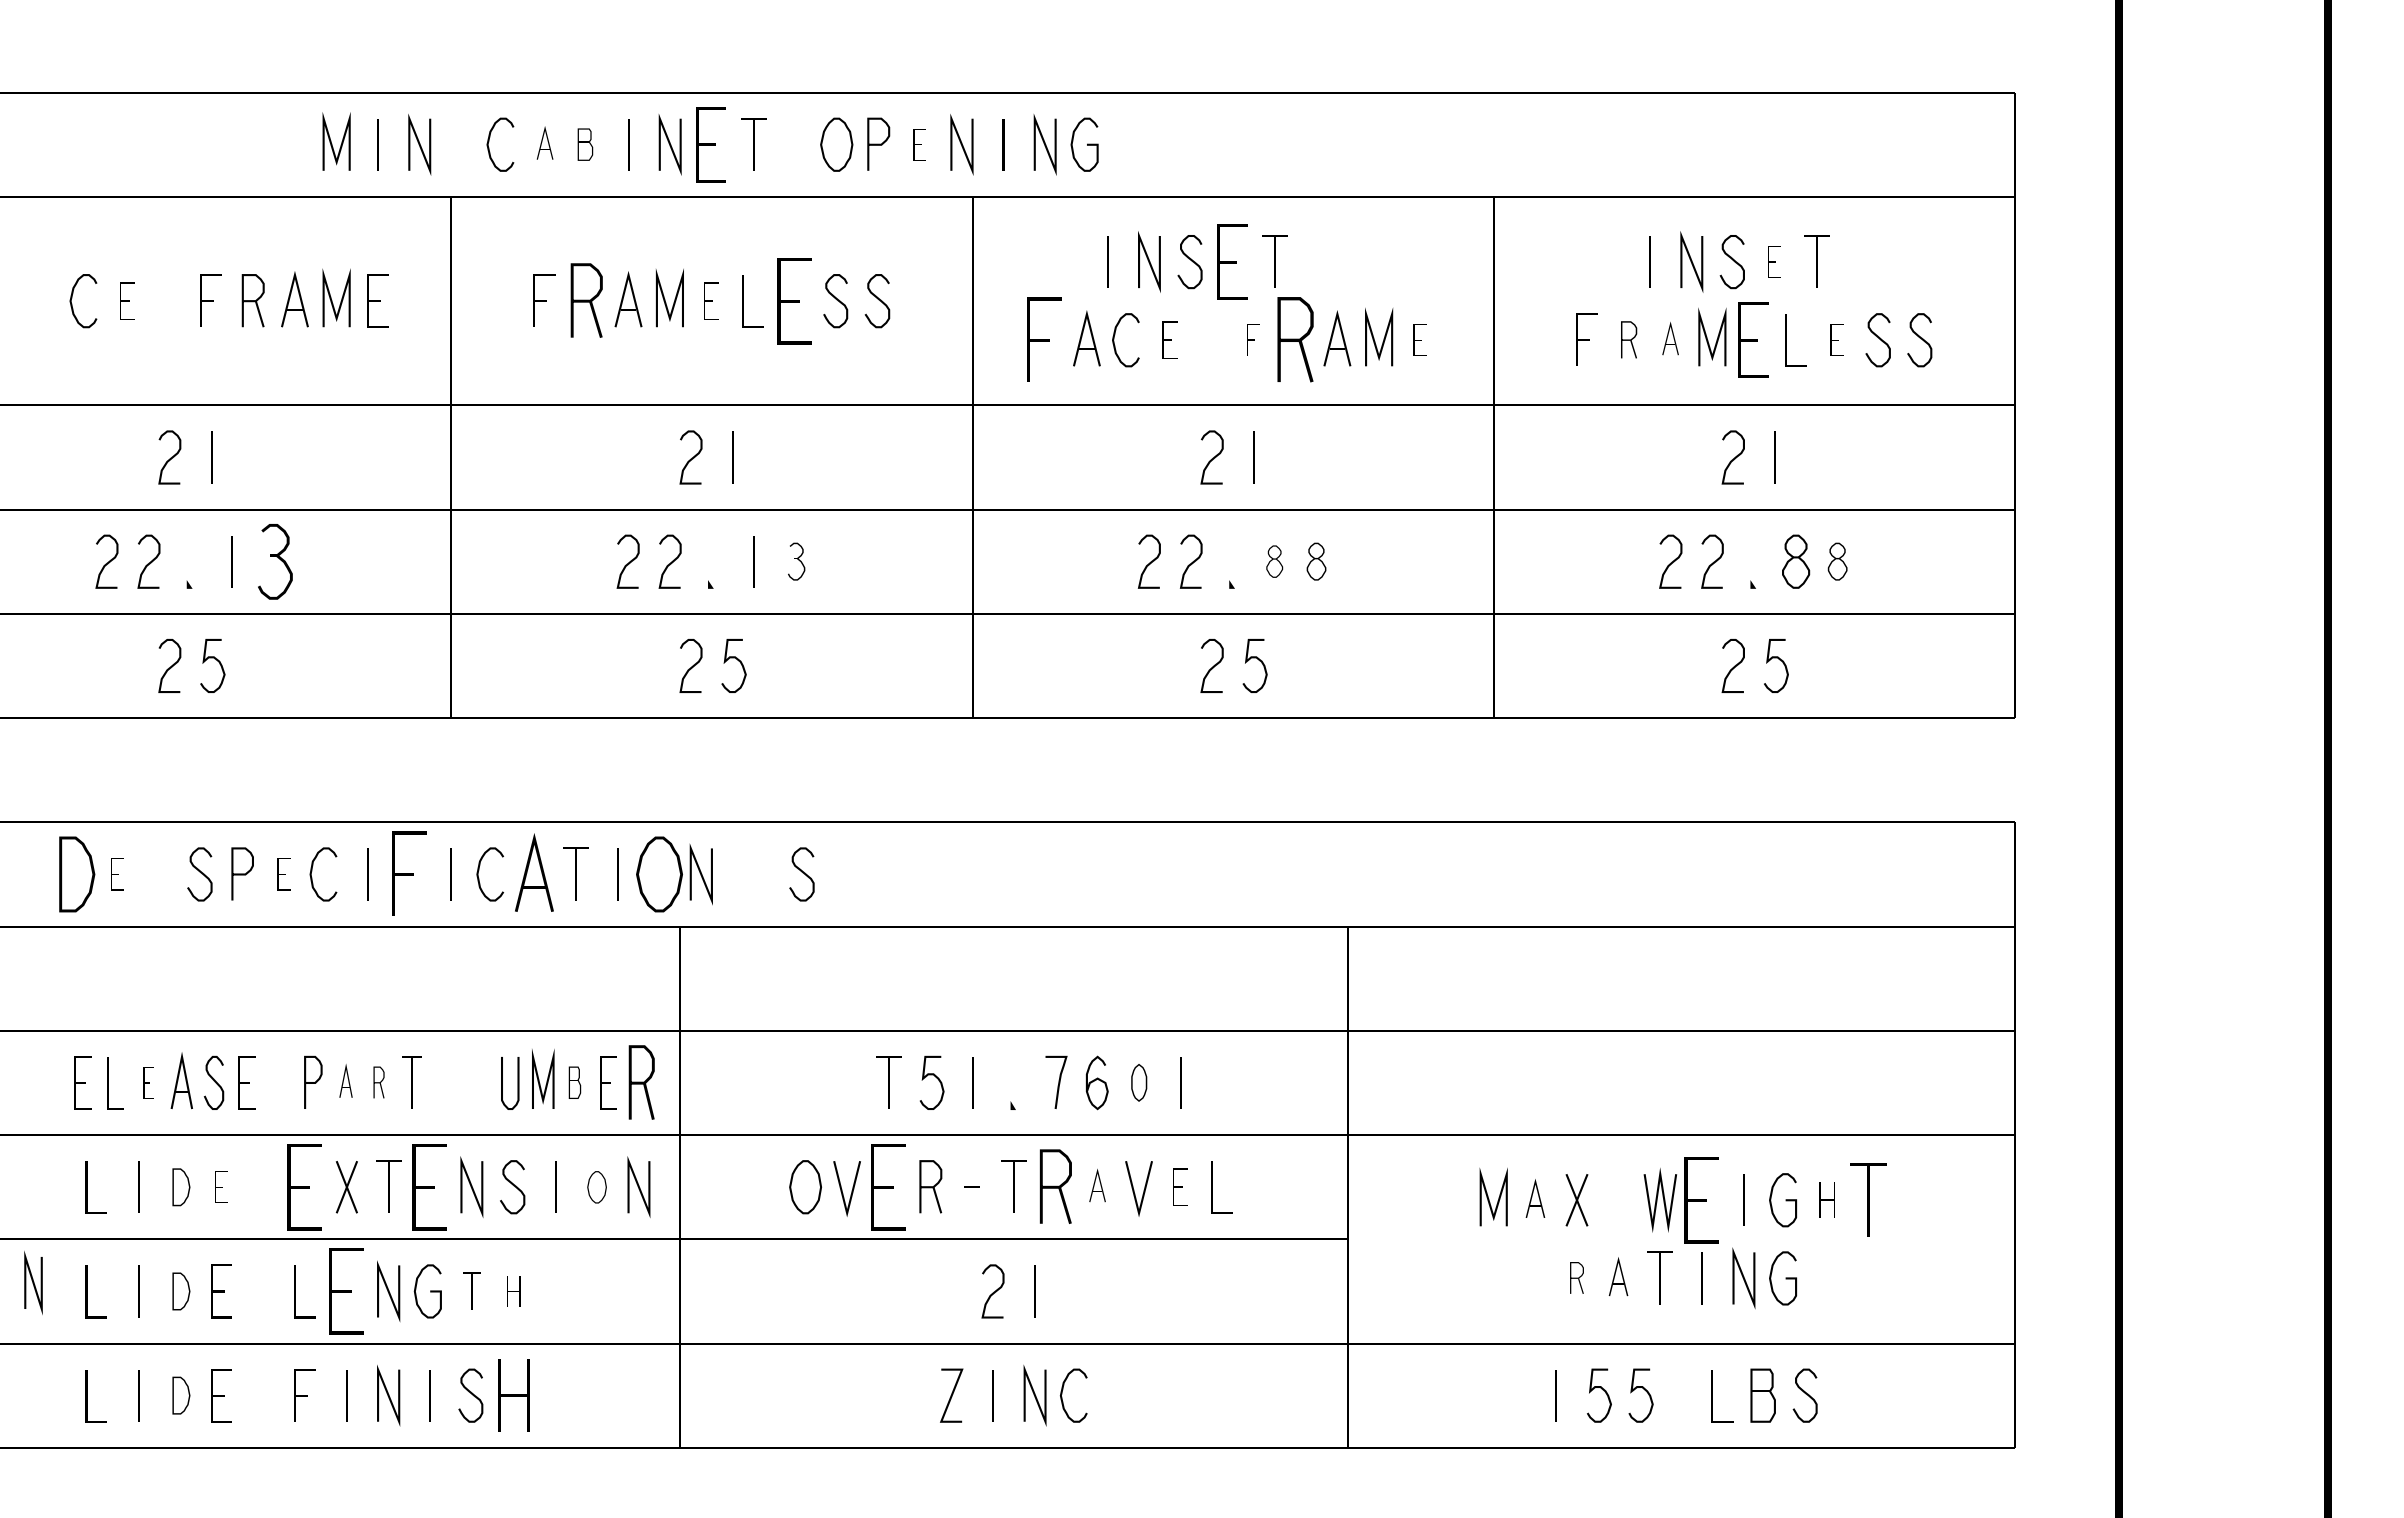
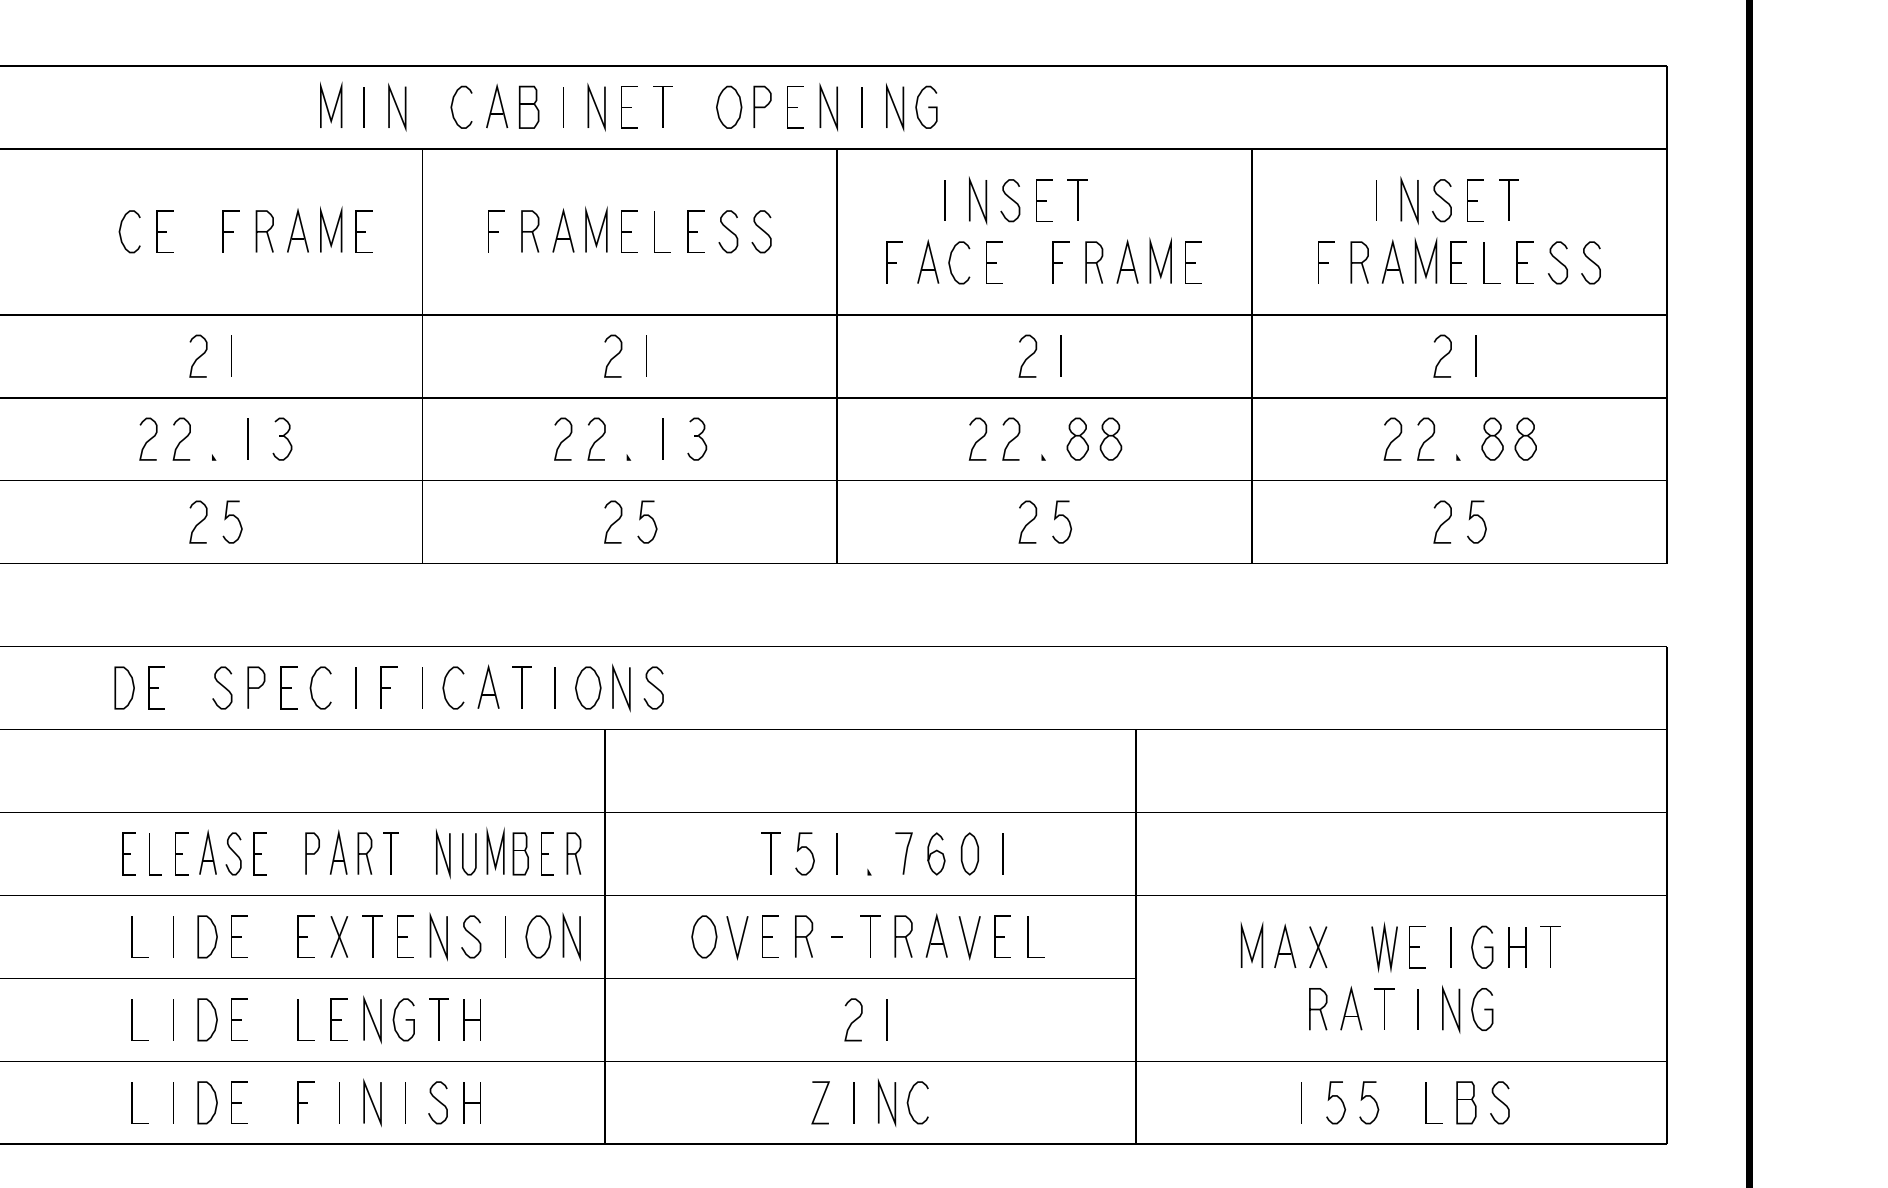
part: (544, 142) -> (496, 105), size x1.67
part: (585, 144) -> (529, 107), size x1.67
part: (710, 144) -> (628, 107), size x0.71
part: (919, 144) -> (795, 107), size x1.67
part: (1232, 261) -> (1044, 200), size x0.71
part: (1774, 261) -> (1475, 200), size x1.67
part: (127, 300) -> (164, 231), size x1.43
part: (586, 300) -> (530, 231), size x0.71
part: (710, 300) -> (628, 231), size x1.43
part: (794, 300) -> (695, 231), size x0.62
part: (1670, 338) -> (1392, 261), size x1.67
part: (1044, 339) -> (894, 262), size x0.62
part: (1169, 339) -> (993, 262), size x1.43
part: (1252, 339) -> (1060, 262), size x1.67
part: (1295, 339) -> (1094, 262), size x0.62
part: (1419, 339) -> (1192, 262), size x1.67
part: (1628, 339) -> (1359, 262), size x1.43
part: (1753, 339) -> (1458, 262), size x0.71
part: (1836, 339) -> (1524, 262), size x1.67
part: (275, 561) -> (282, 438), size x0.71
part: (796, 561) -> (697, 438), size x1.43
part: (1274, 561) -> (1077, 438), size x1.67
part: (1316, 561) -> (1110, 438), size x1.43
part: (1837, 561) -> (1525, 438), size x1.43
part: (534, 872) -> (488, 686), size x0.71
part: (408, 873) -> (388, 687), size x0.62
curve: (802, 873) -> (654, 687), moved
part: (76, 874) -> (124, 688), size x0.71
part: (116, 874) -> (156, 688), size x1.67
part: (283, 874) -> (288, 688), size x1.67
part: (659, 874) -> (588, 688), size x0.71
part: (345, 1080) -> (338, 851), size x1.67
part: (148, 1082) -> (181, 853), size x1.67
part: (378, 1082) -> (364, 853), size x1.67
part: (574, 1082) -> (520, 853), size x1.67
part: (641, 1082) -> (573, 853), size x0.71
part: (1138, 1082) -> (969, 853), size x1.43
part: (1097, 1185) -> (936, 935), size x1.67
part: (221, 1186) -> (239, 936), size x1.67
part: (304, 1186) -> (305, 936), size x0.62
part: (429, 1186) -> (405, 936), size x0.62
part: (887, 1186) -> (769, 936), size x0.62
part: (1055, 1186) -> (903, 936), size x0.71
part: (1180, 1186) -> (1002, 936), size x1.43
part: (181, 1187) -> (207, 937), size x1.43
part: (596, 1187) -> (537, 937), size x1.67
part: (1535, 1198) -> (1285, 945), size x1.43
part: (1701, 1199) -> (1417, 946), size x0.62
part: (1827, 1199) -> (1517, 946), size x1.43
part: (1868, 1199) -> (1550, 946), size x0.71
part: (1618, 1276) -> (1351, 1007), size x1.43
part: (1576, 1277) -> (1317, 1008), size x1.67
line: (33, 1282) -> (443, 853), moved
part: (471, 1290) -> (438, 1019), size x1.43
part: (181, 1291) -> (207, 1019), size x1.43
part: (346, 1291) -> (339, 1019), size x0.62
part: (513, 1291) -> (471, 1019), size x1.67
part: (181, 1395) -> (207, 1102), size x1.43
part: (513, 1395) -> (471, 1102), size x0.71

